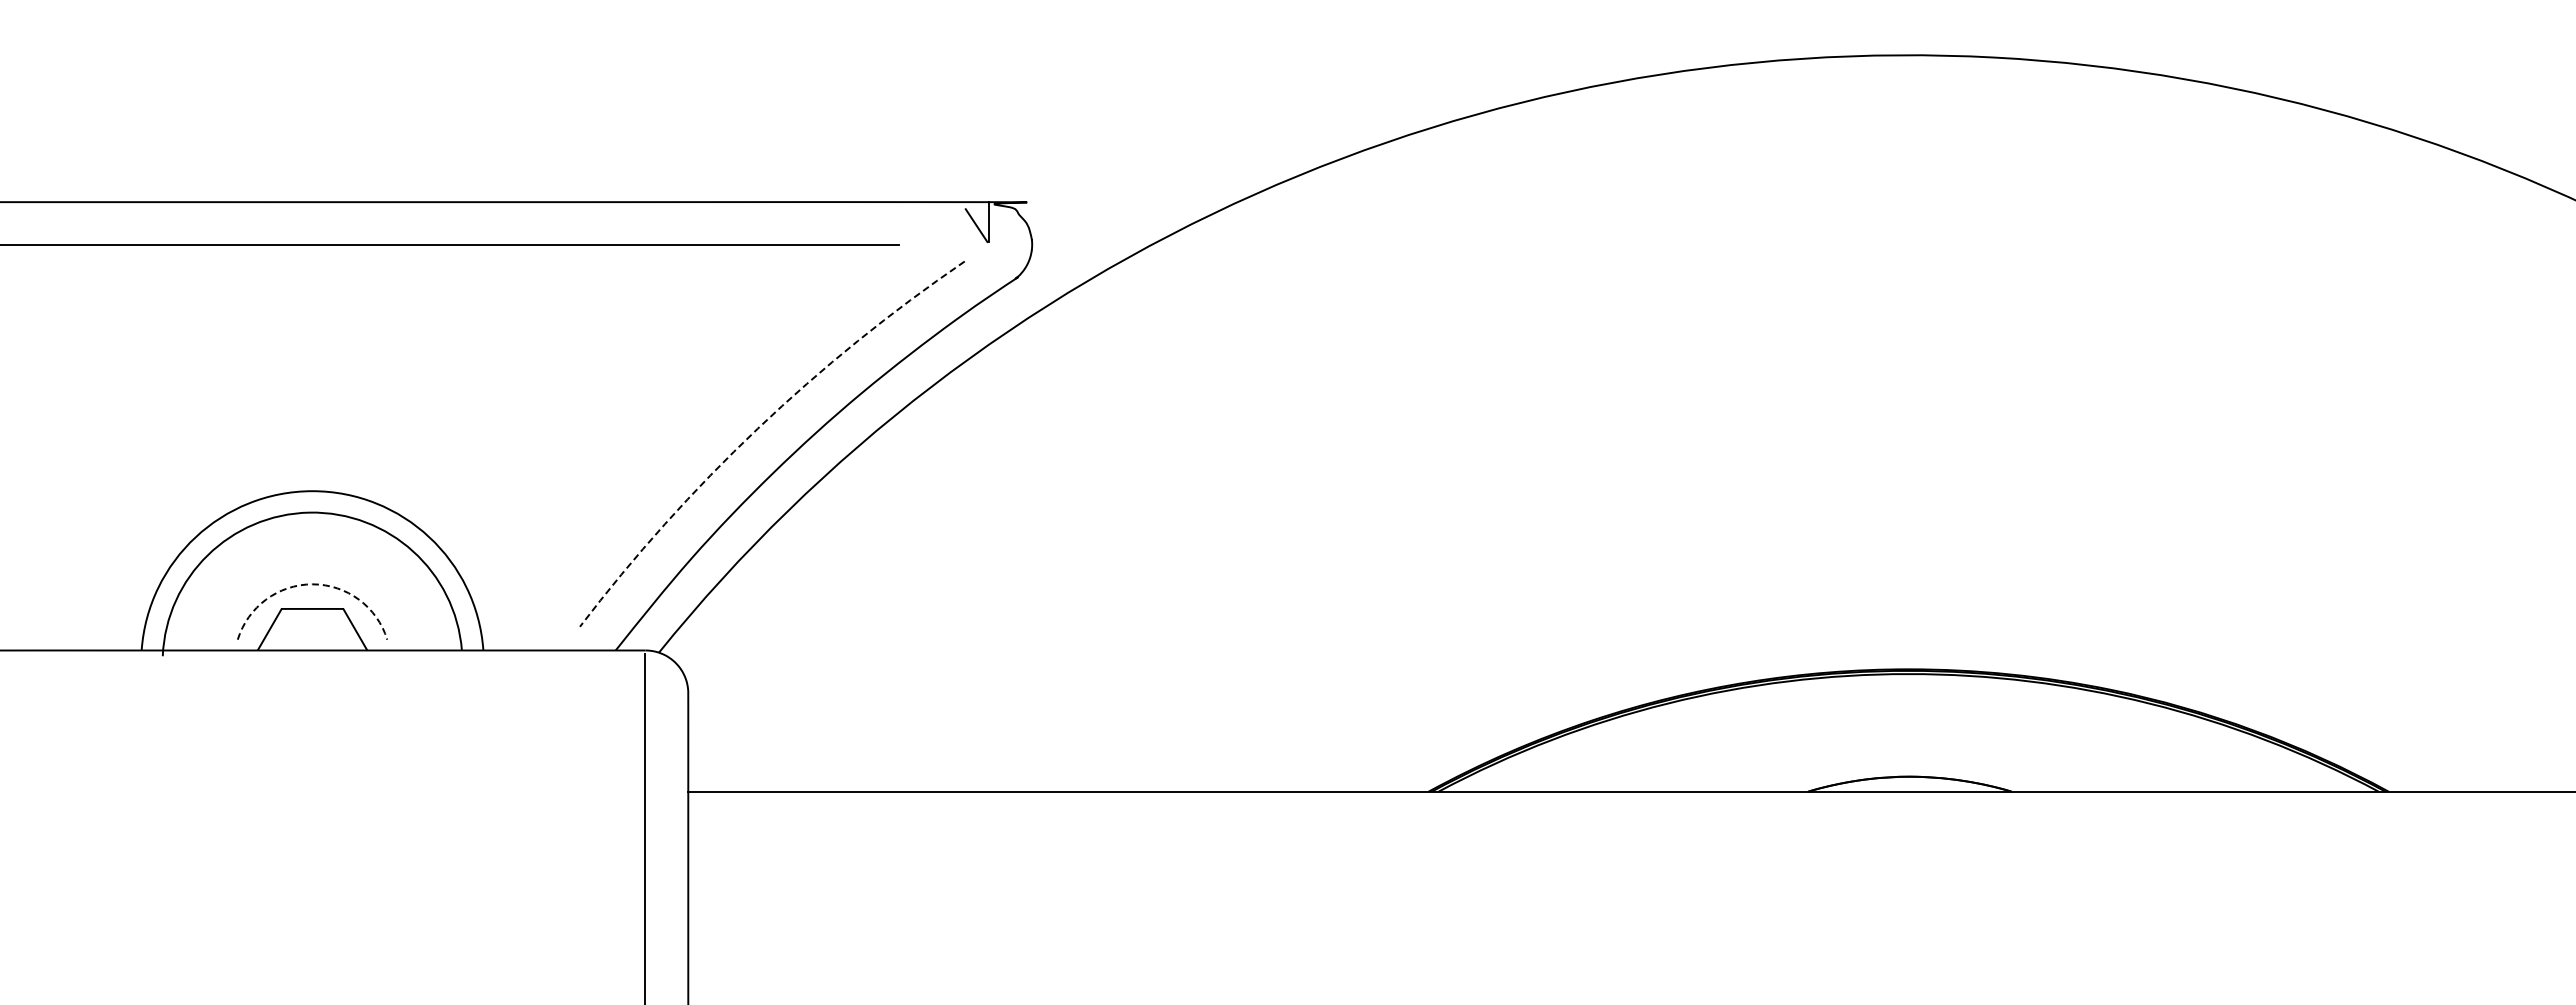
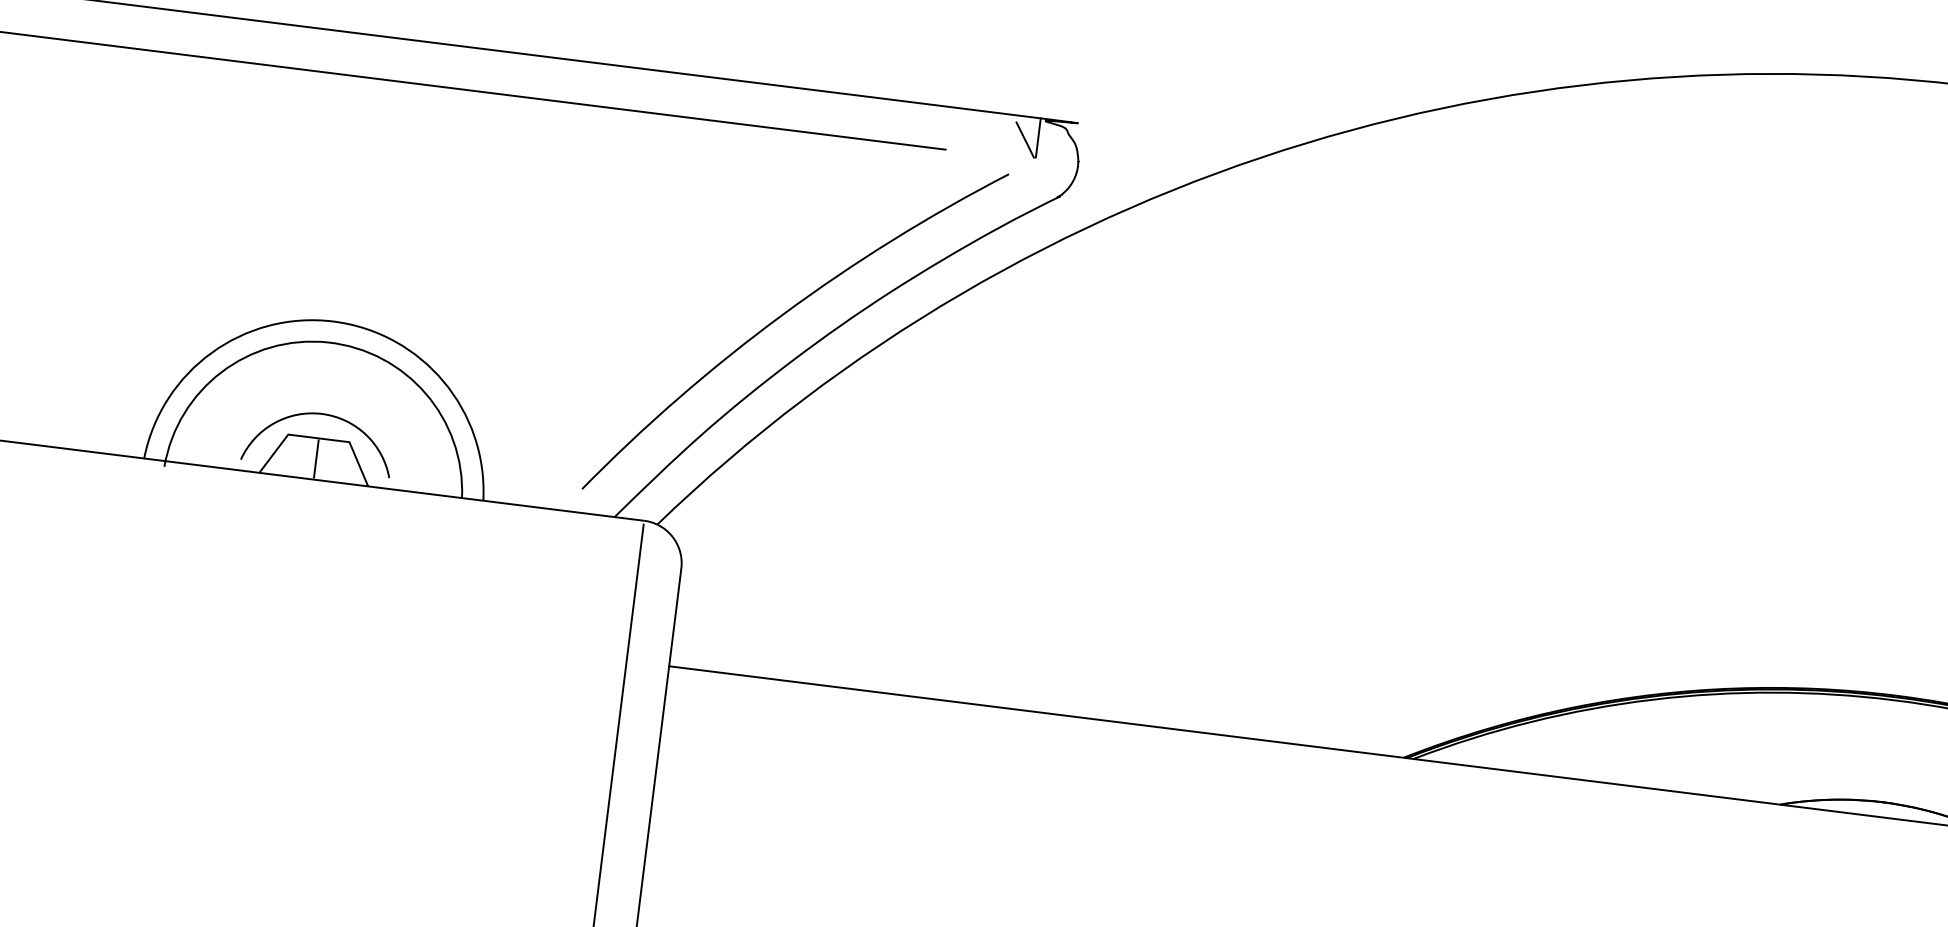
arc: (757, 428) -> (782, 314), dashed -> solid
arc: (312, 584) -> (321, 414), dashed -> solid
line: (312, 629) -> (316, 458), added

